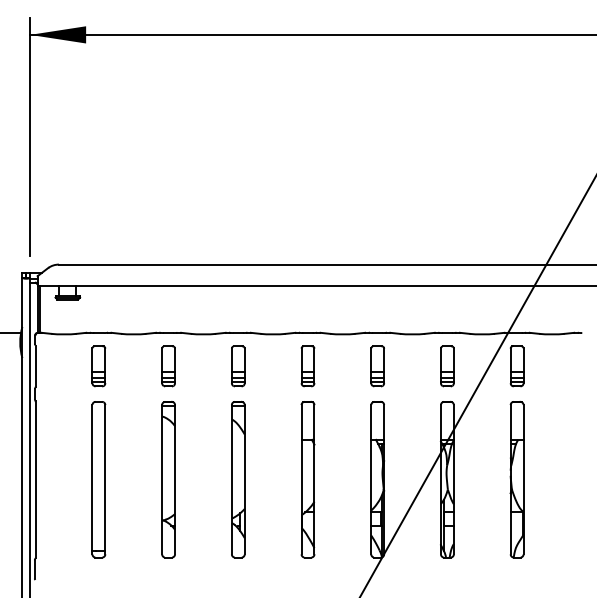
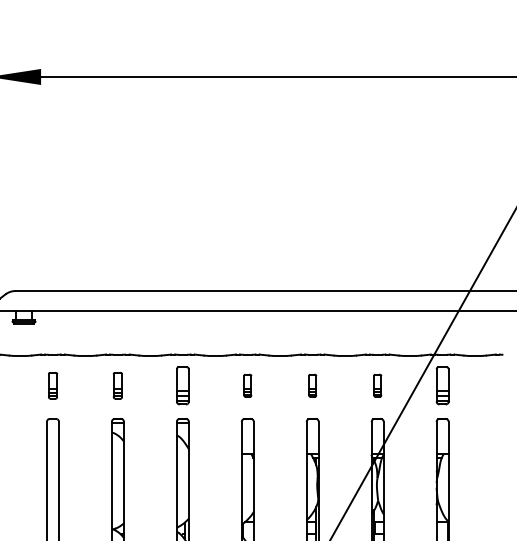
part: (98, 366) -> (52, 385), size x0.7
part: (168, 366) -> (117, 385), size x0.7
part: (307, 366) -> (247, 385), size x0.6
part: (377, 366) -> (312, 385), size x0.6
part: (447, 366) -> (377, 385), size x0.6

